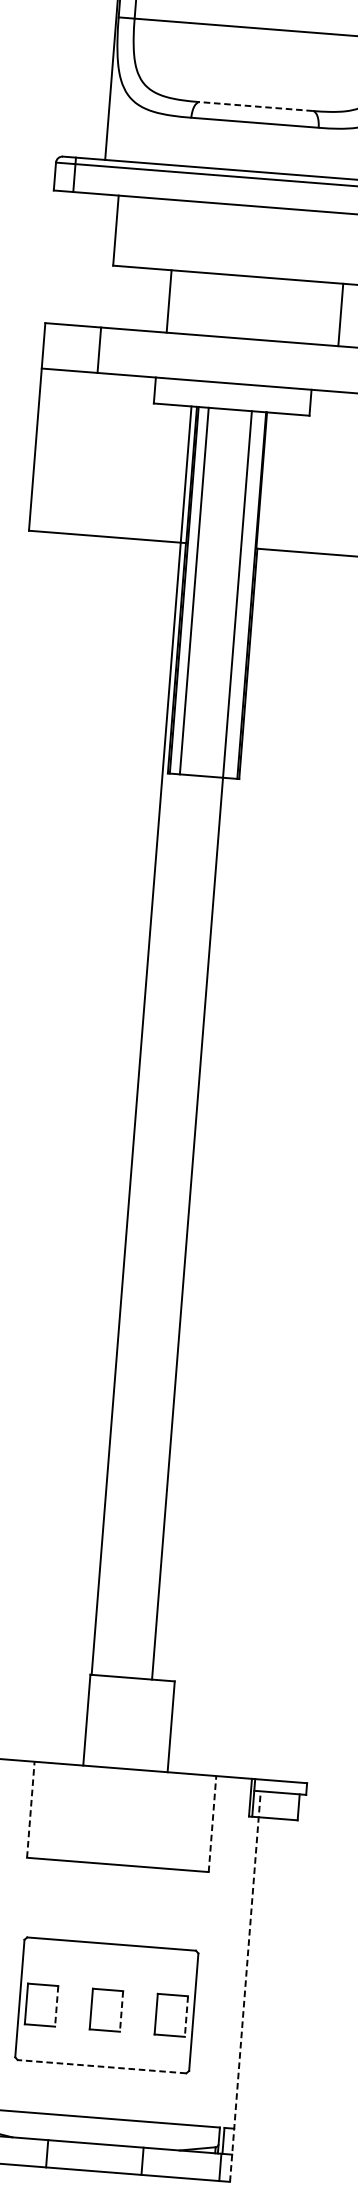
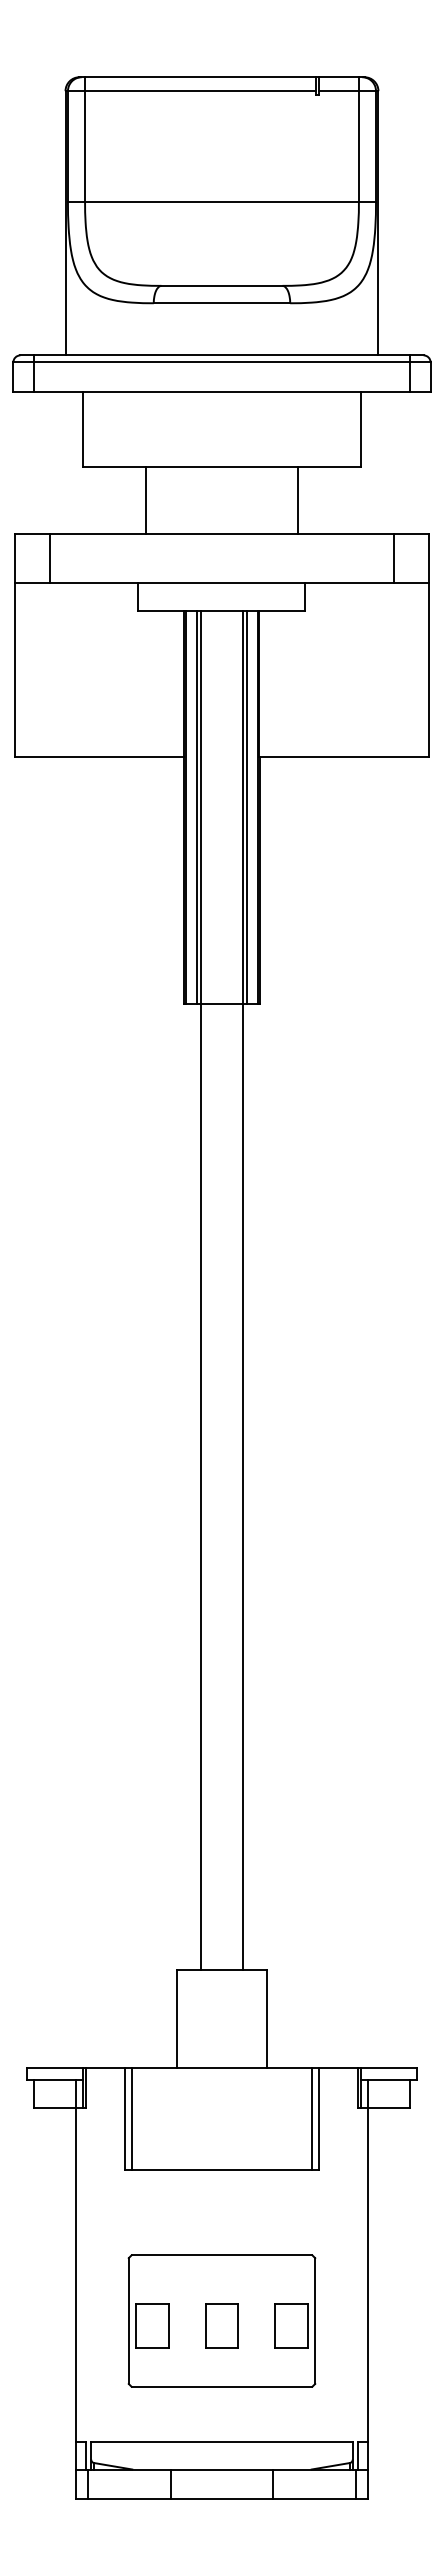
line: (255, 106) -> (221, 285), dashed -> solid
line: (340, 314) -> (298, 500), moved
line: (99, 350) -> (50, 558), moved
line: (241, 594) -> (247, 806), added
line: (141, 1040) -> (201, 1290), moved
line: (30, 1809) -> (124, 2118), dashed -> solid
line: (37, 1809) -> (131, 2118), added
line: (206, 1823) -> (312, 2118), added
line: (212, 1823) -> (319, 2118), dashed -> solid
line: (245, 1985) -> (368, 2288), dashed -> solid
line: (56, 2006) -> (168, 2326), dashed -> solid
line: (121, 2011) -> (238, 2326), dashed -> solid
line: (186, 2016) -> (307, 2326), dashed -> solid
line: (101, 2066) -> (221, 2386), dashed -> solid

